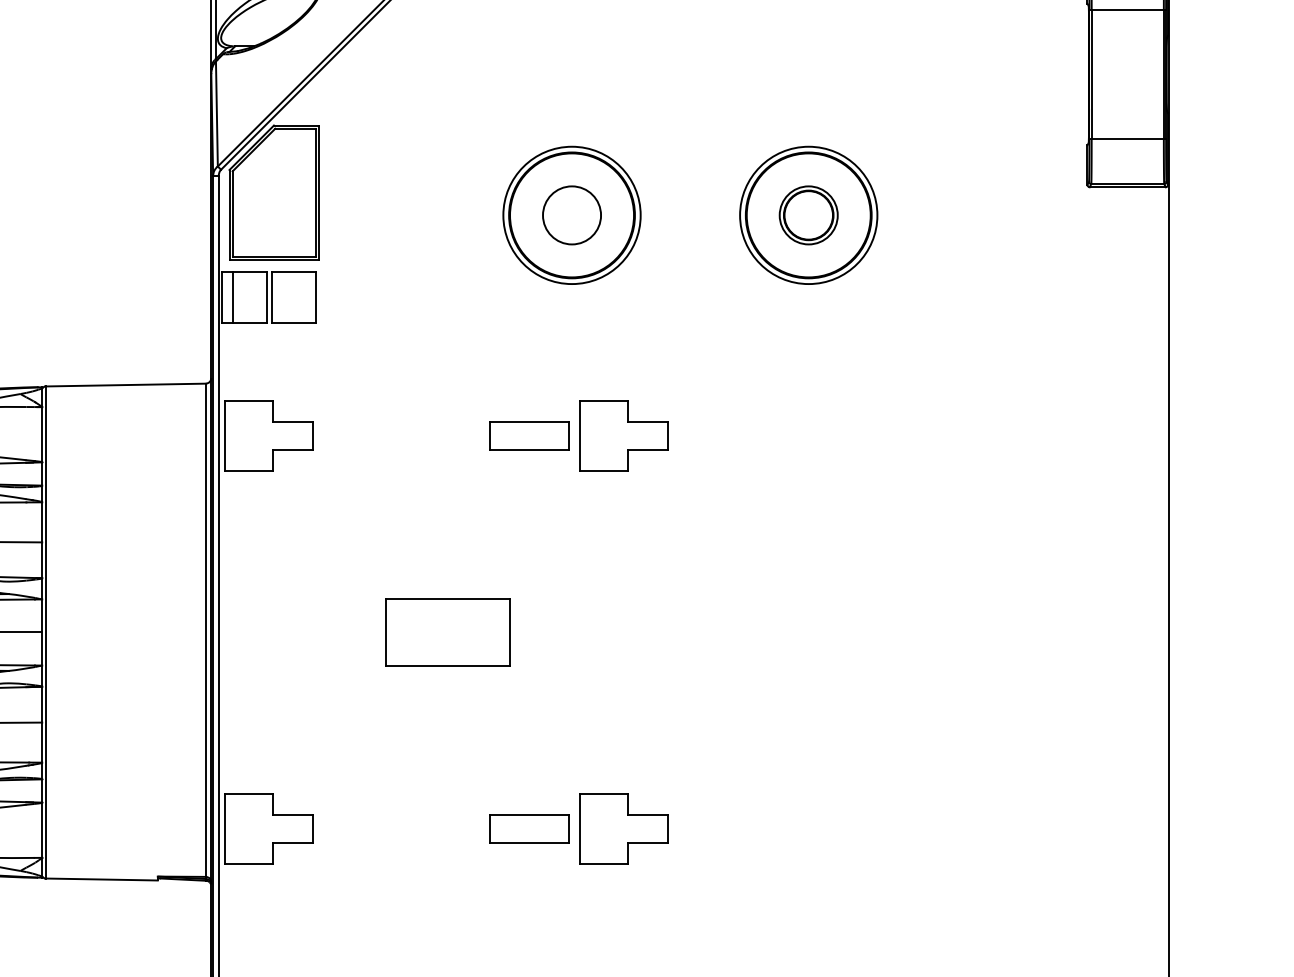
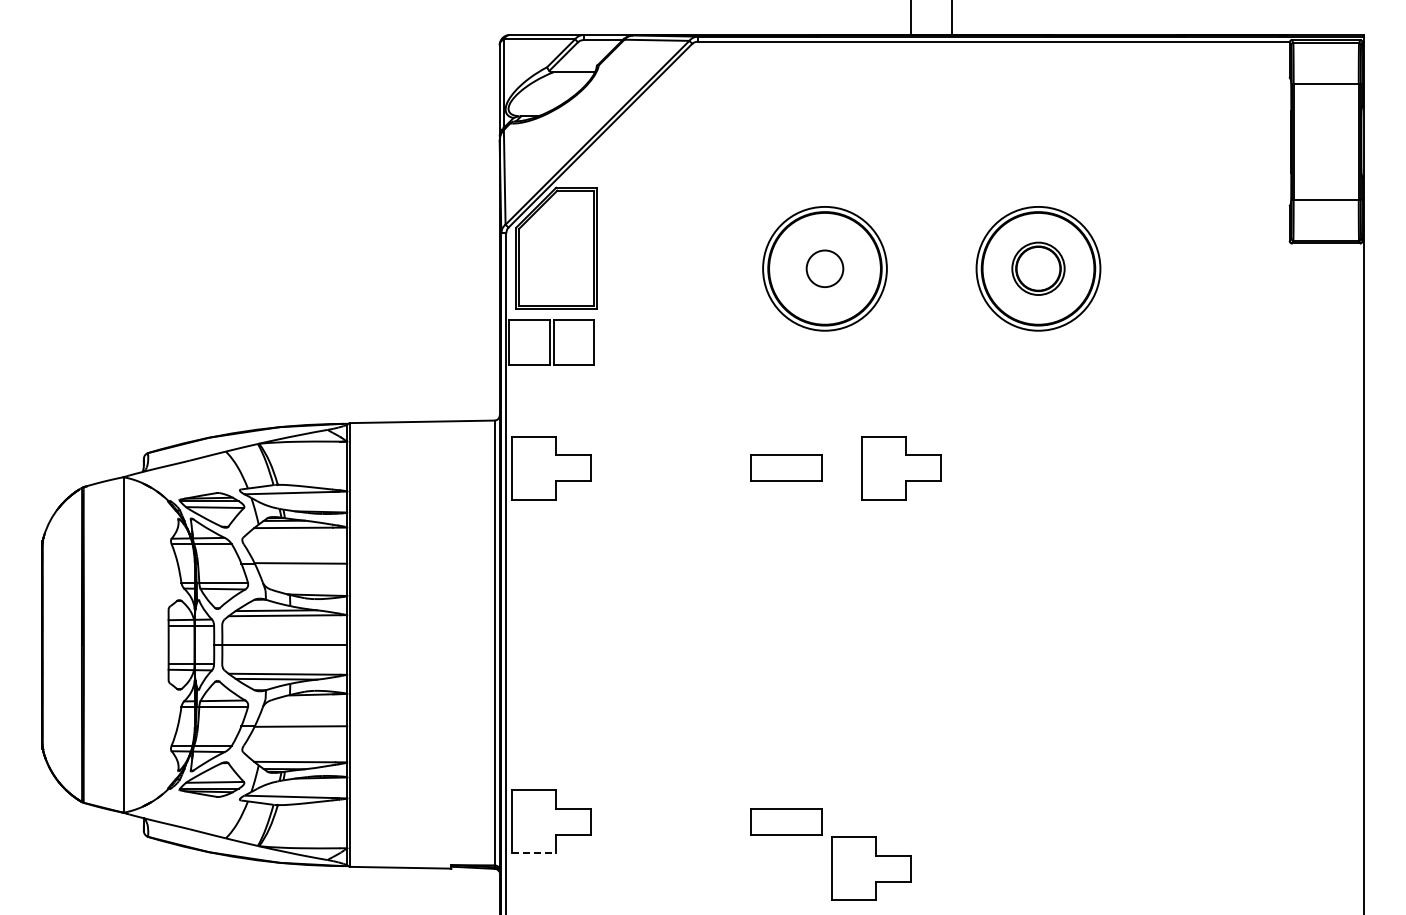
circle: (571, 215) -> (824, 268), size x0.7
line: (233, 297) -> (519, 342), removed
part: (623, 436) -> (901, 468), moved
part: (447, 631) -> (712, 644), removed
part: (623, 828) -> (871, 868), moved
line: (248, 863) -> (533, 853), solid -> dashed

